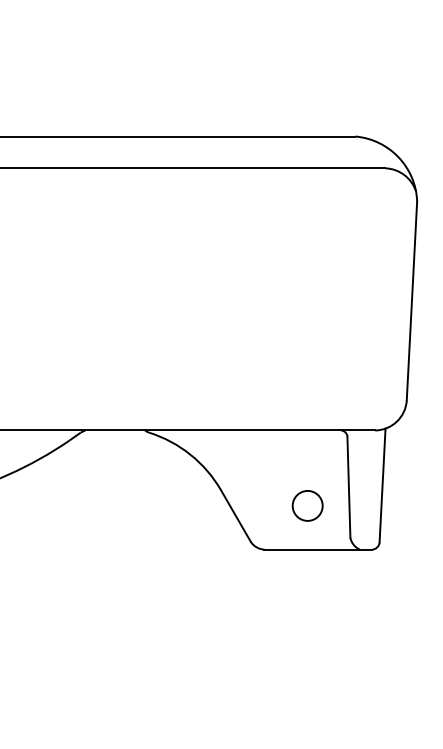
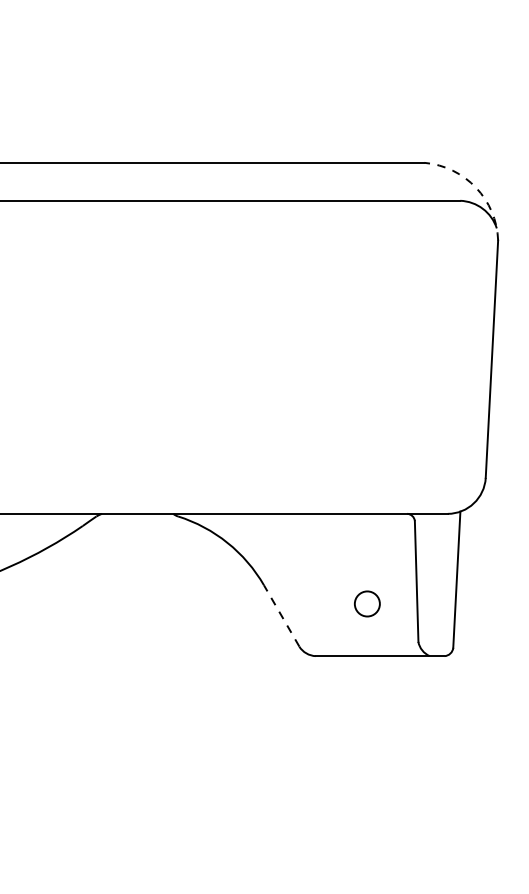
arc: (398, 157) -> (475, 187), solid -> dashed
circle: (307, 505) -> (367, 603), size x0.7
line: (235, 515) -> (281, 615), solid -> dashed

